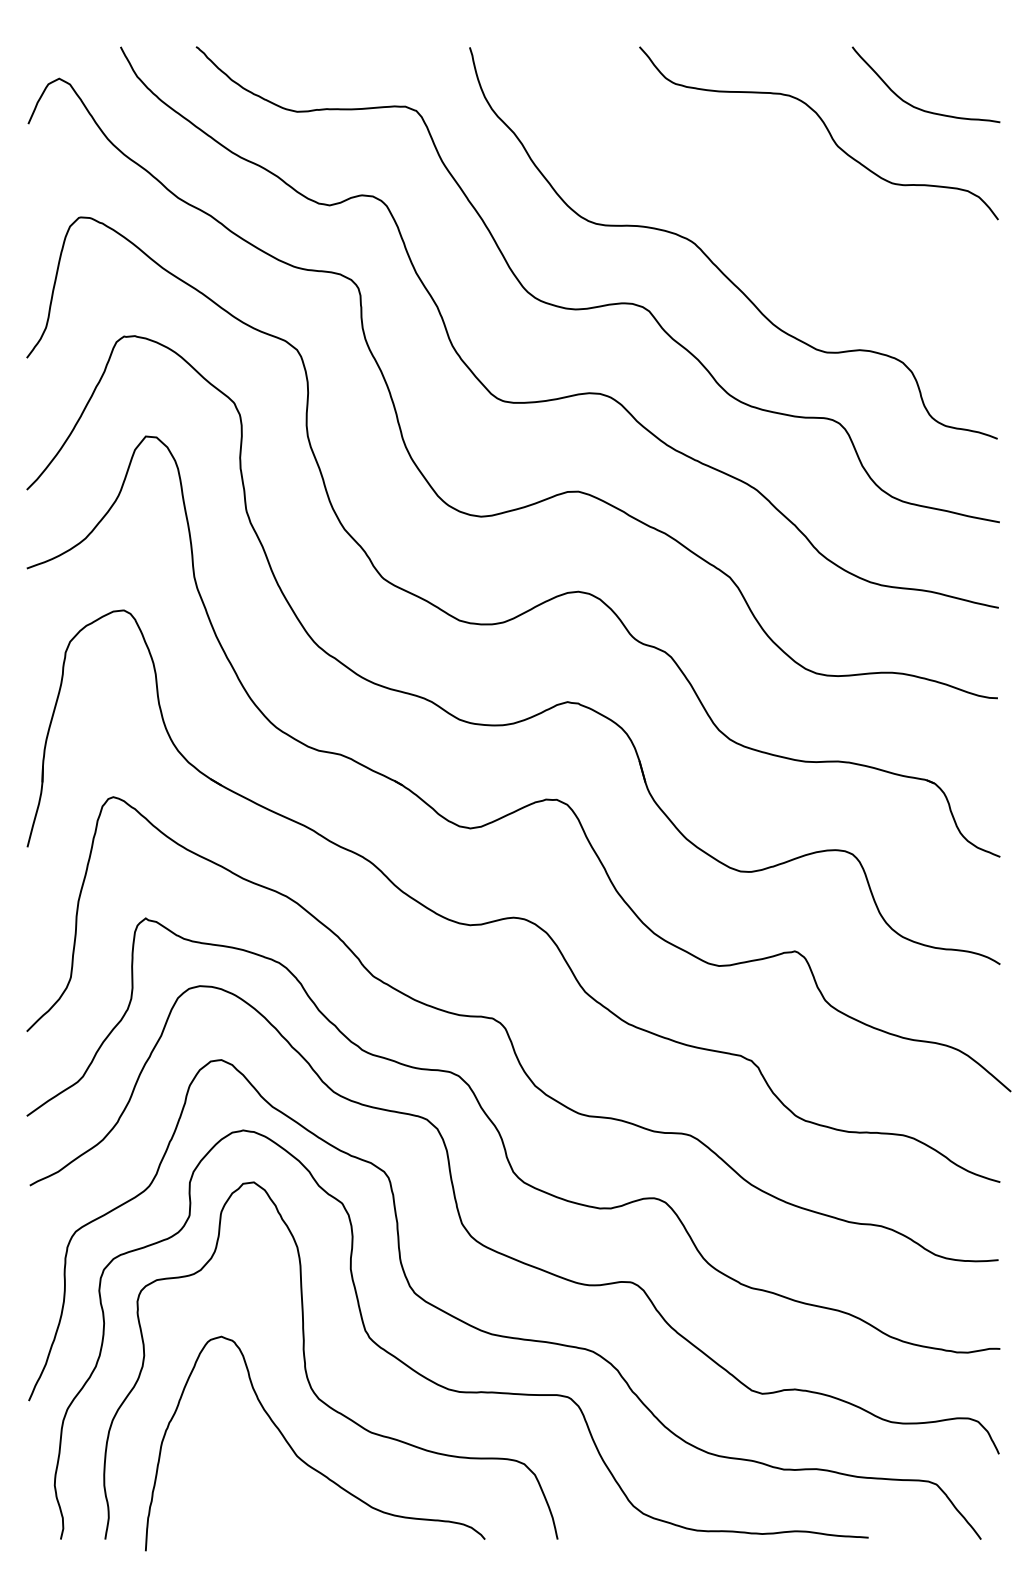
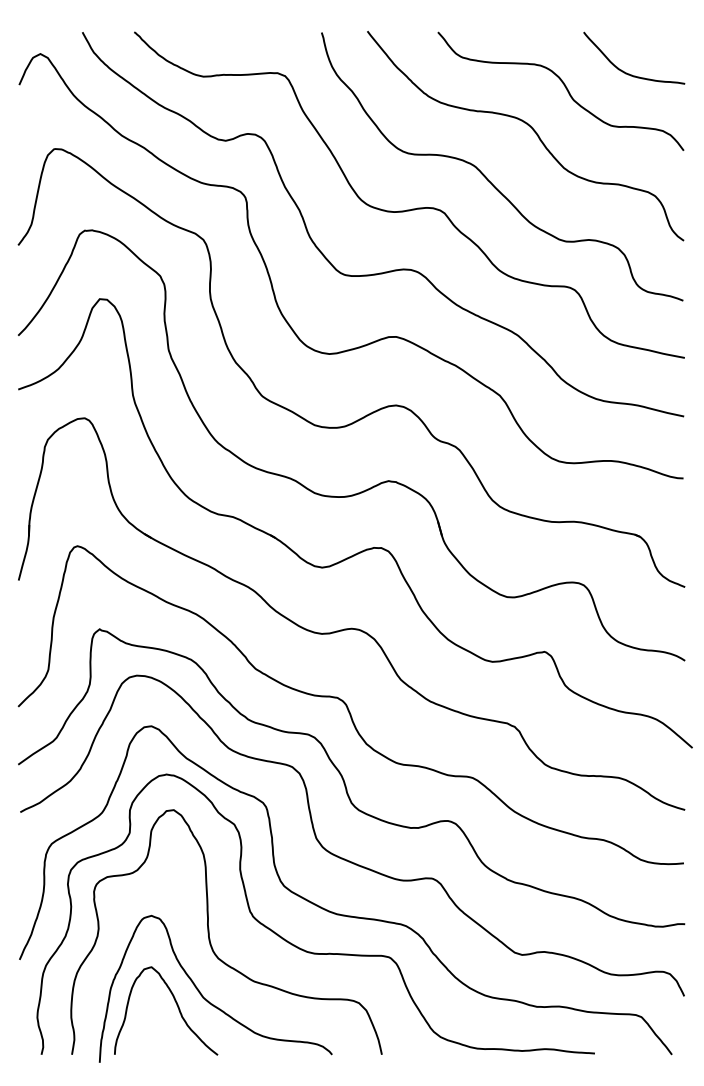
curve: (777, 190) -> (532, 130), added
curve: (257, 1467) -> (176, 1005), added

